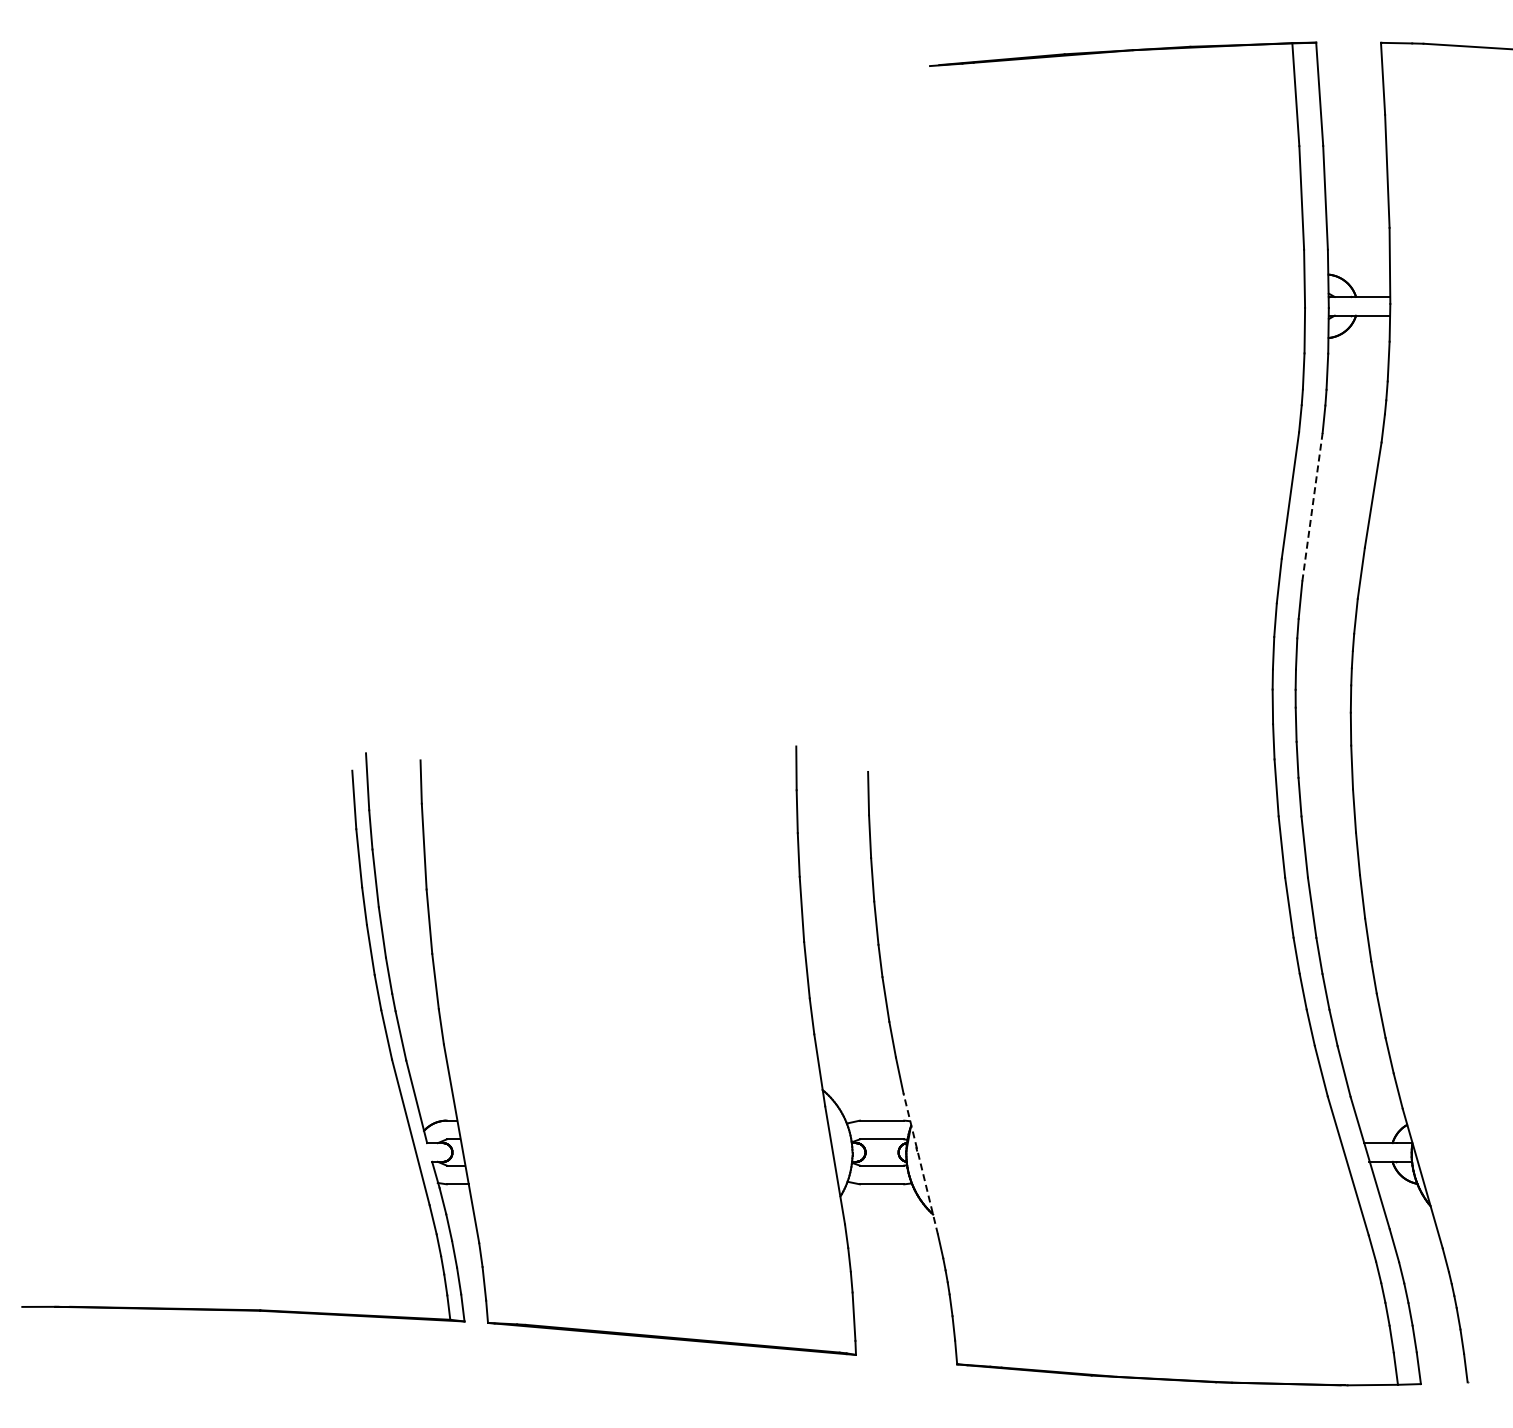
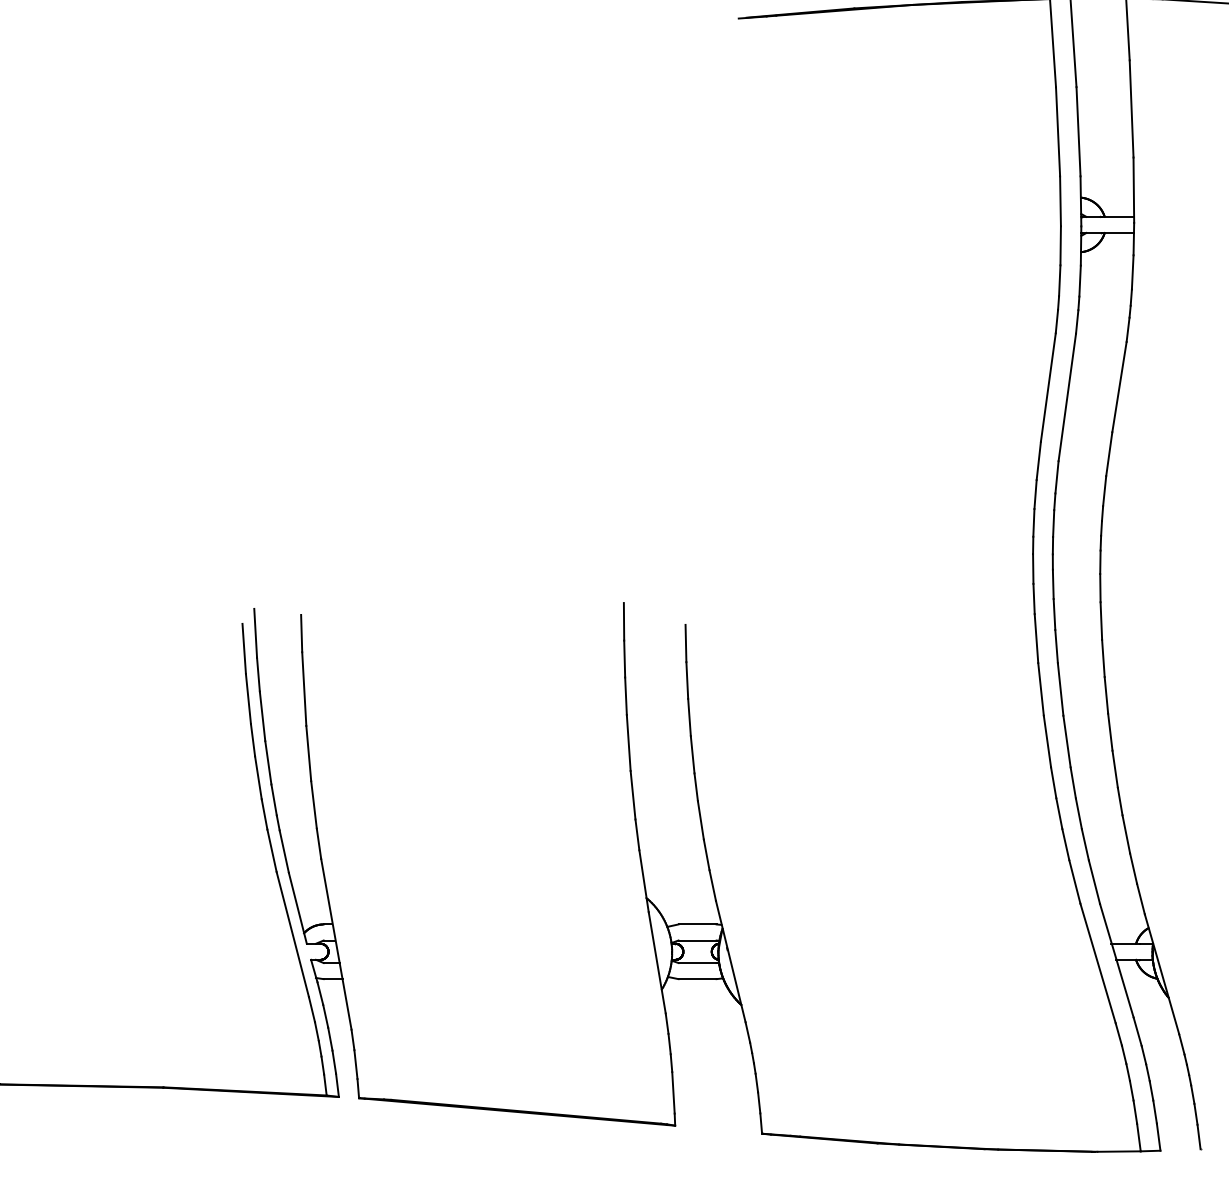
line: (1312, 507) -> (1067, 397), dashed -> solid
line: (920, 1163) -> (730, 961), dashed -> solid

